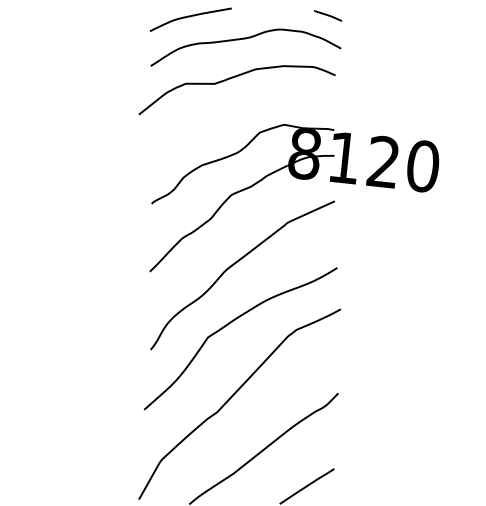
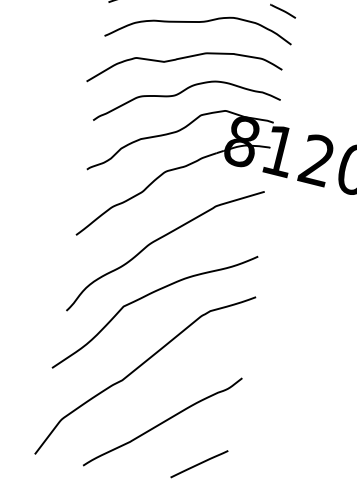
curve: (235, 114) -> (180, 94), added

